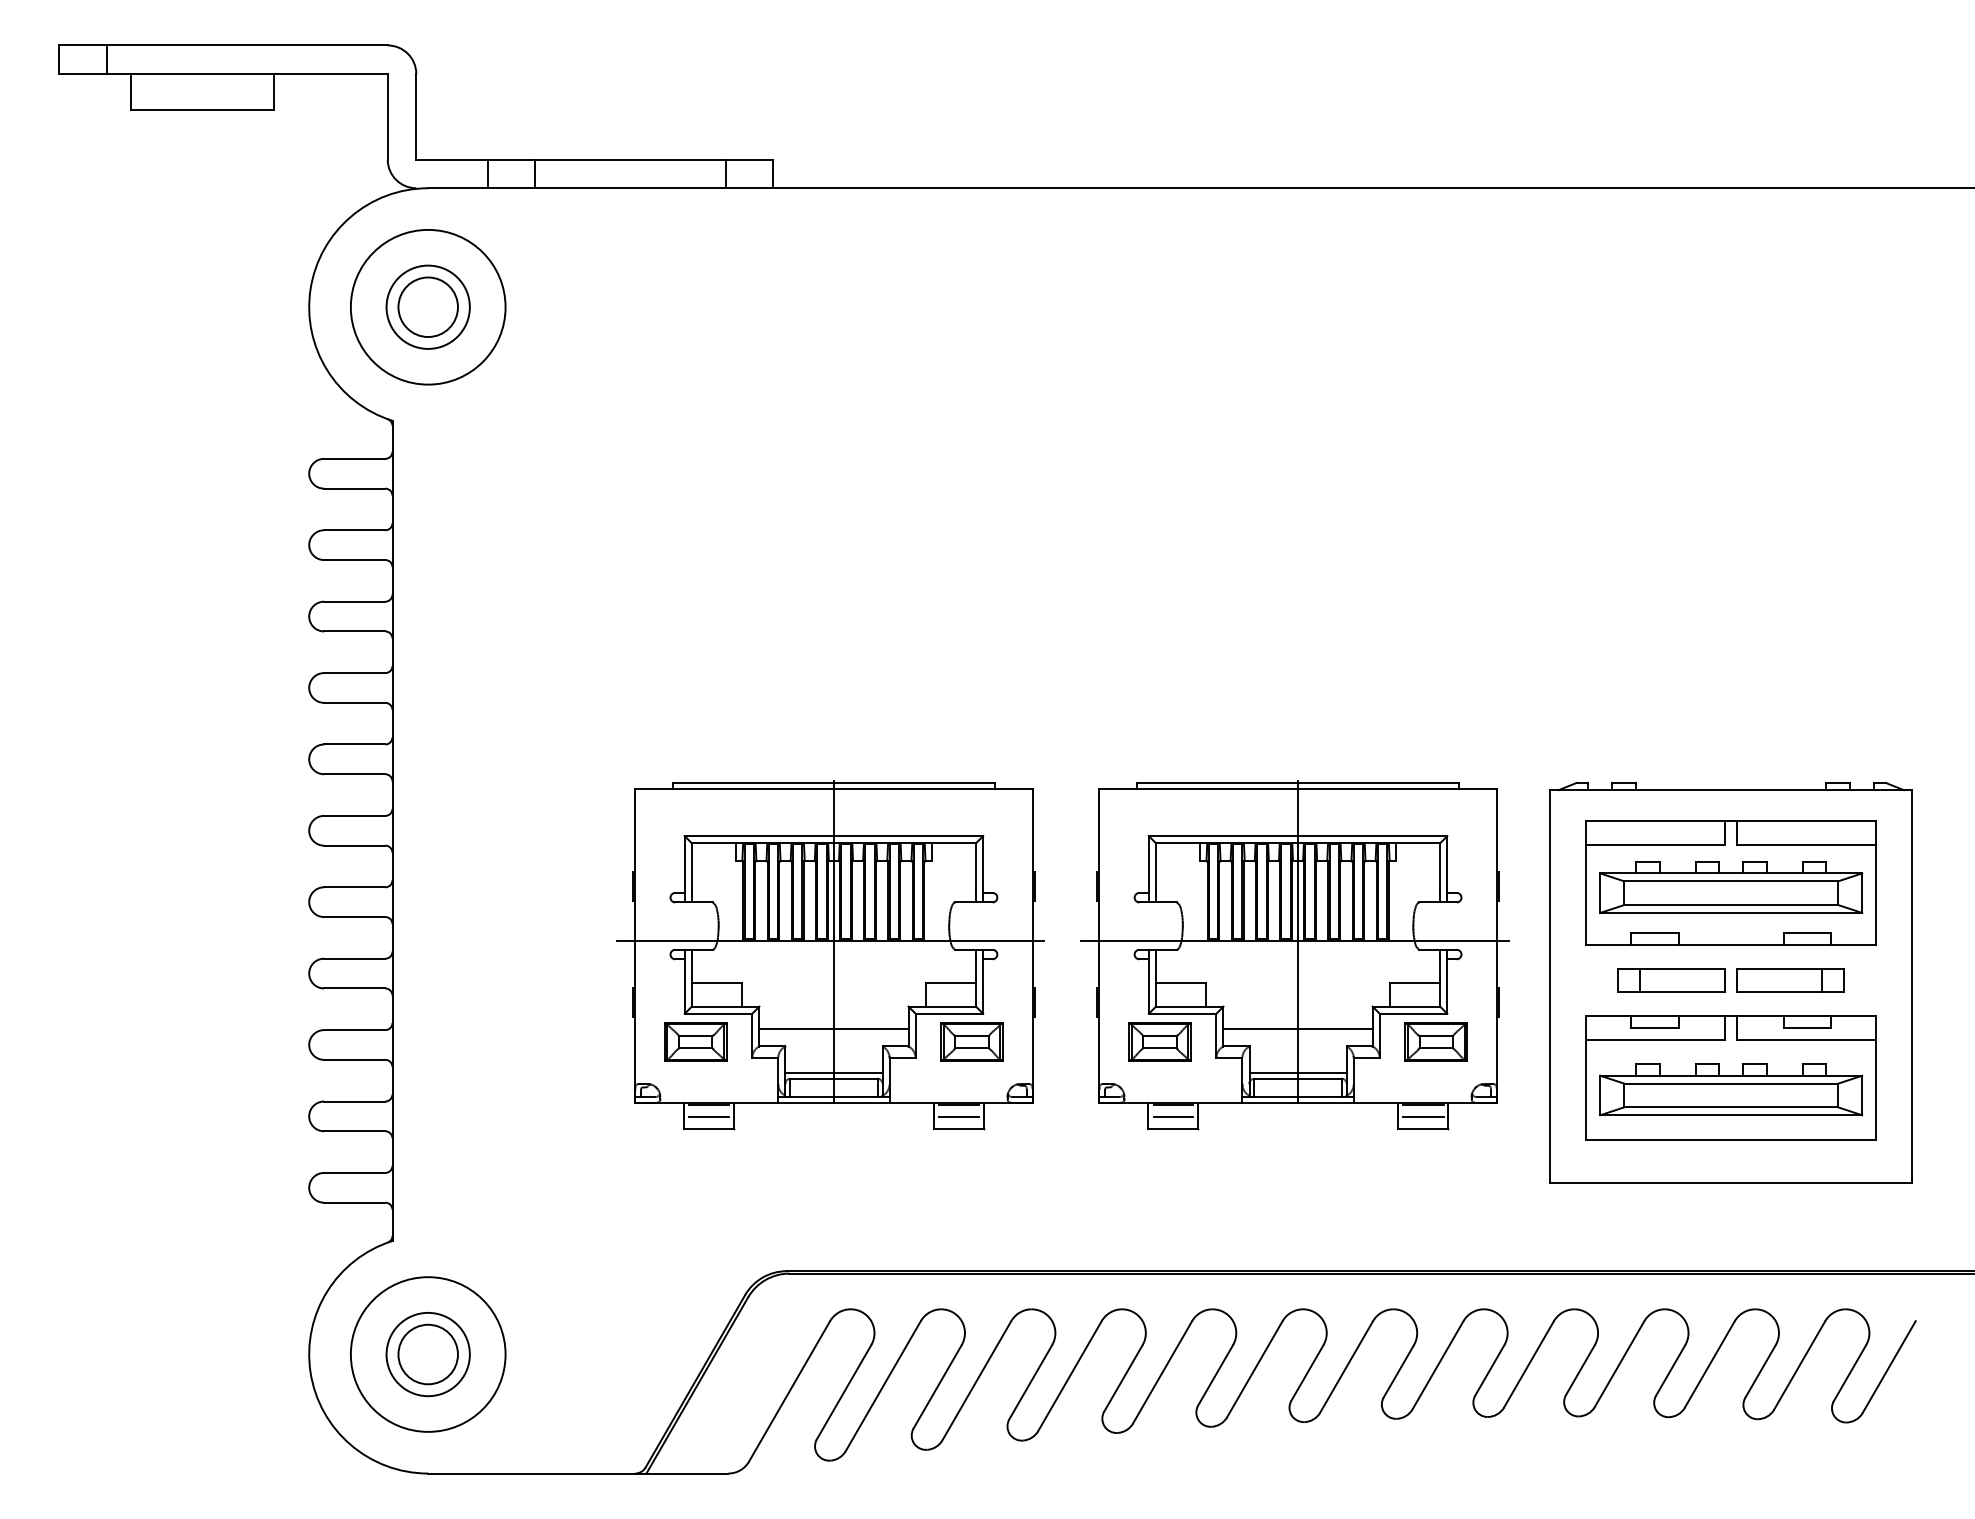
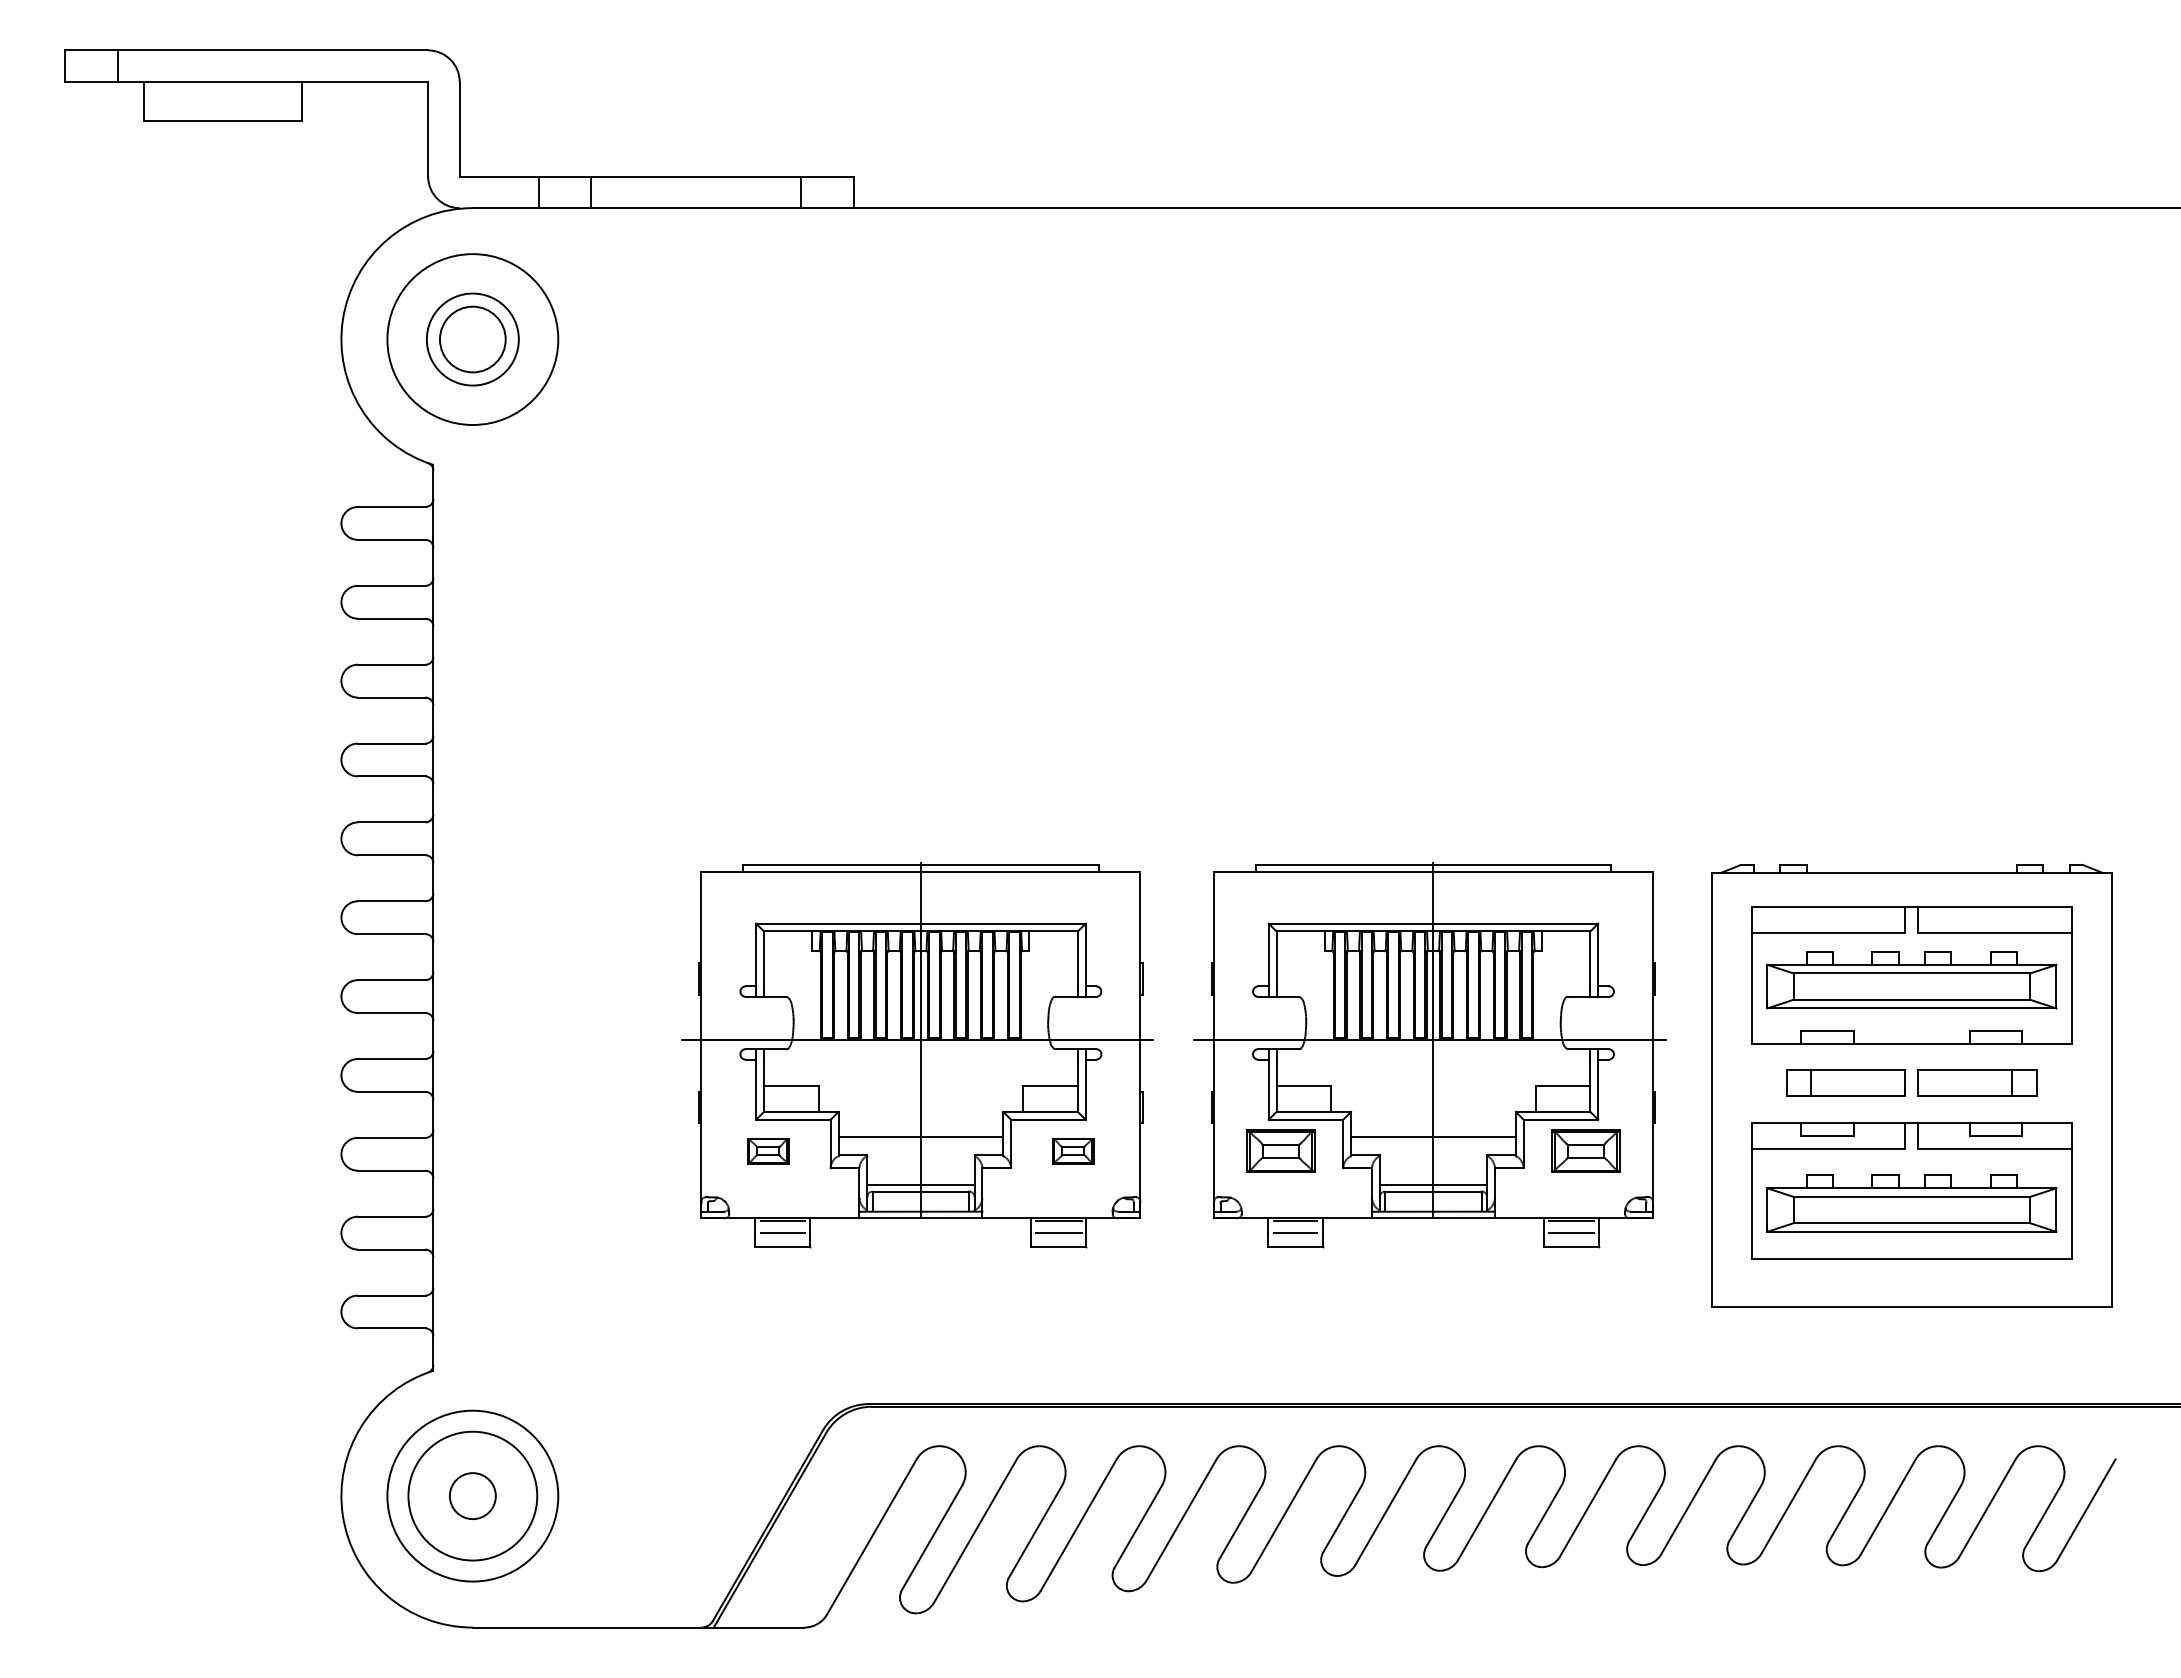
part: (695, 1041) -> (767, 1150), size x0.6
part: (971, 1041) -> (1072, 1150), size x0.6
circle: (427, 1353) -> (472, 1495), size x0.7
circle: (427, 1354) -> (472, 1496), size x1.4

